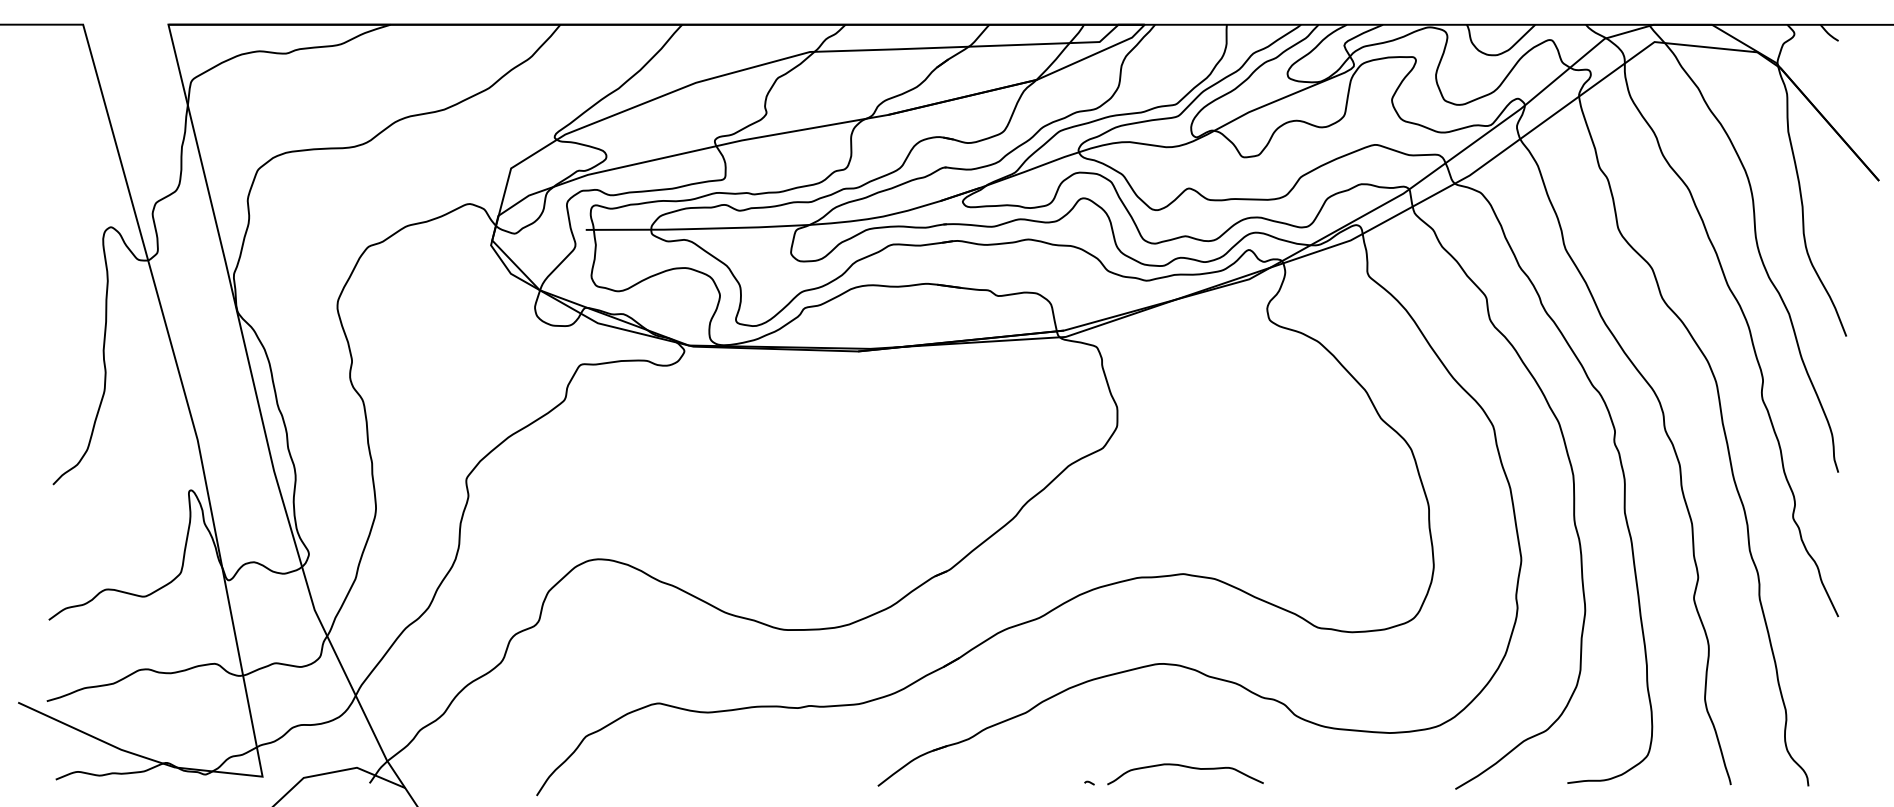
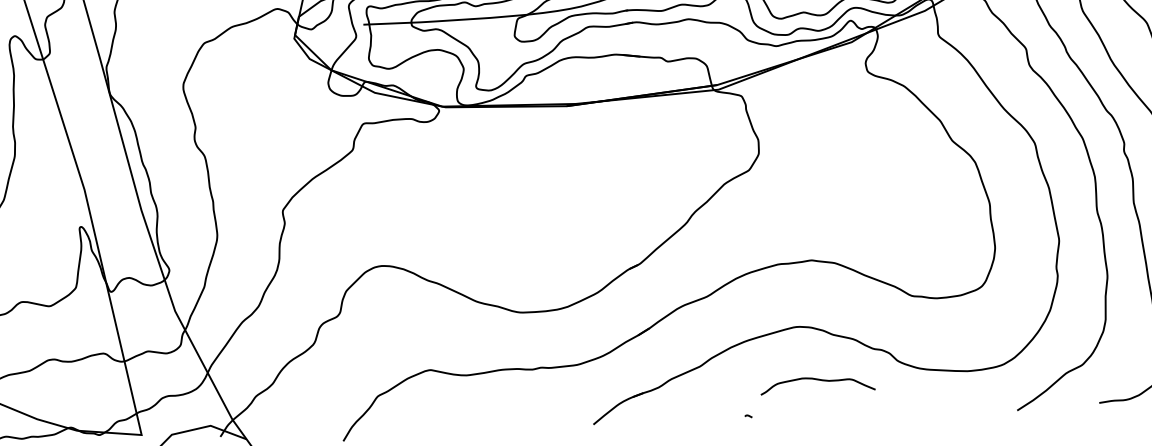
curve: (1185, 767) -> (817, 380), moved

